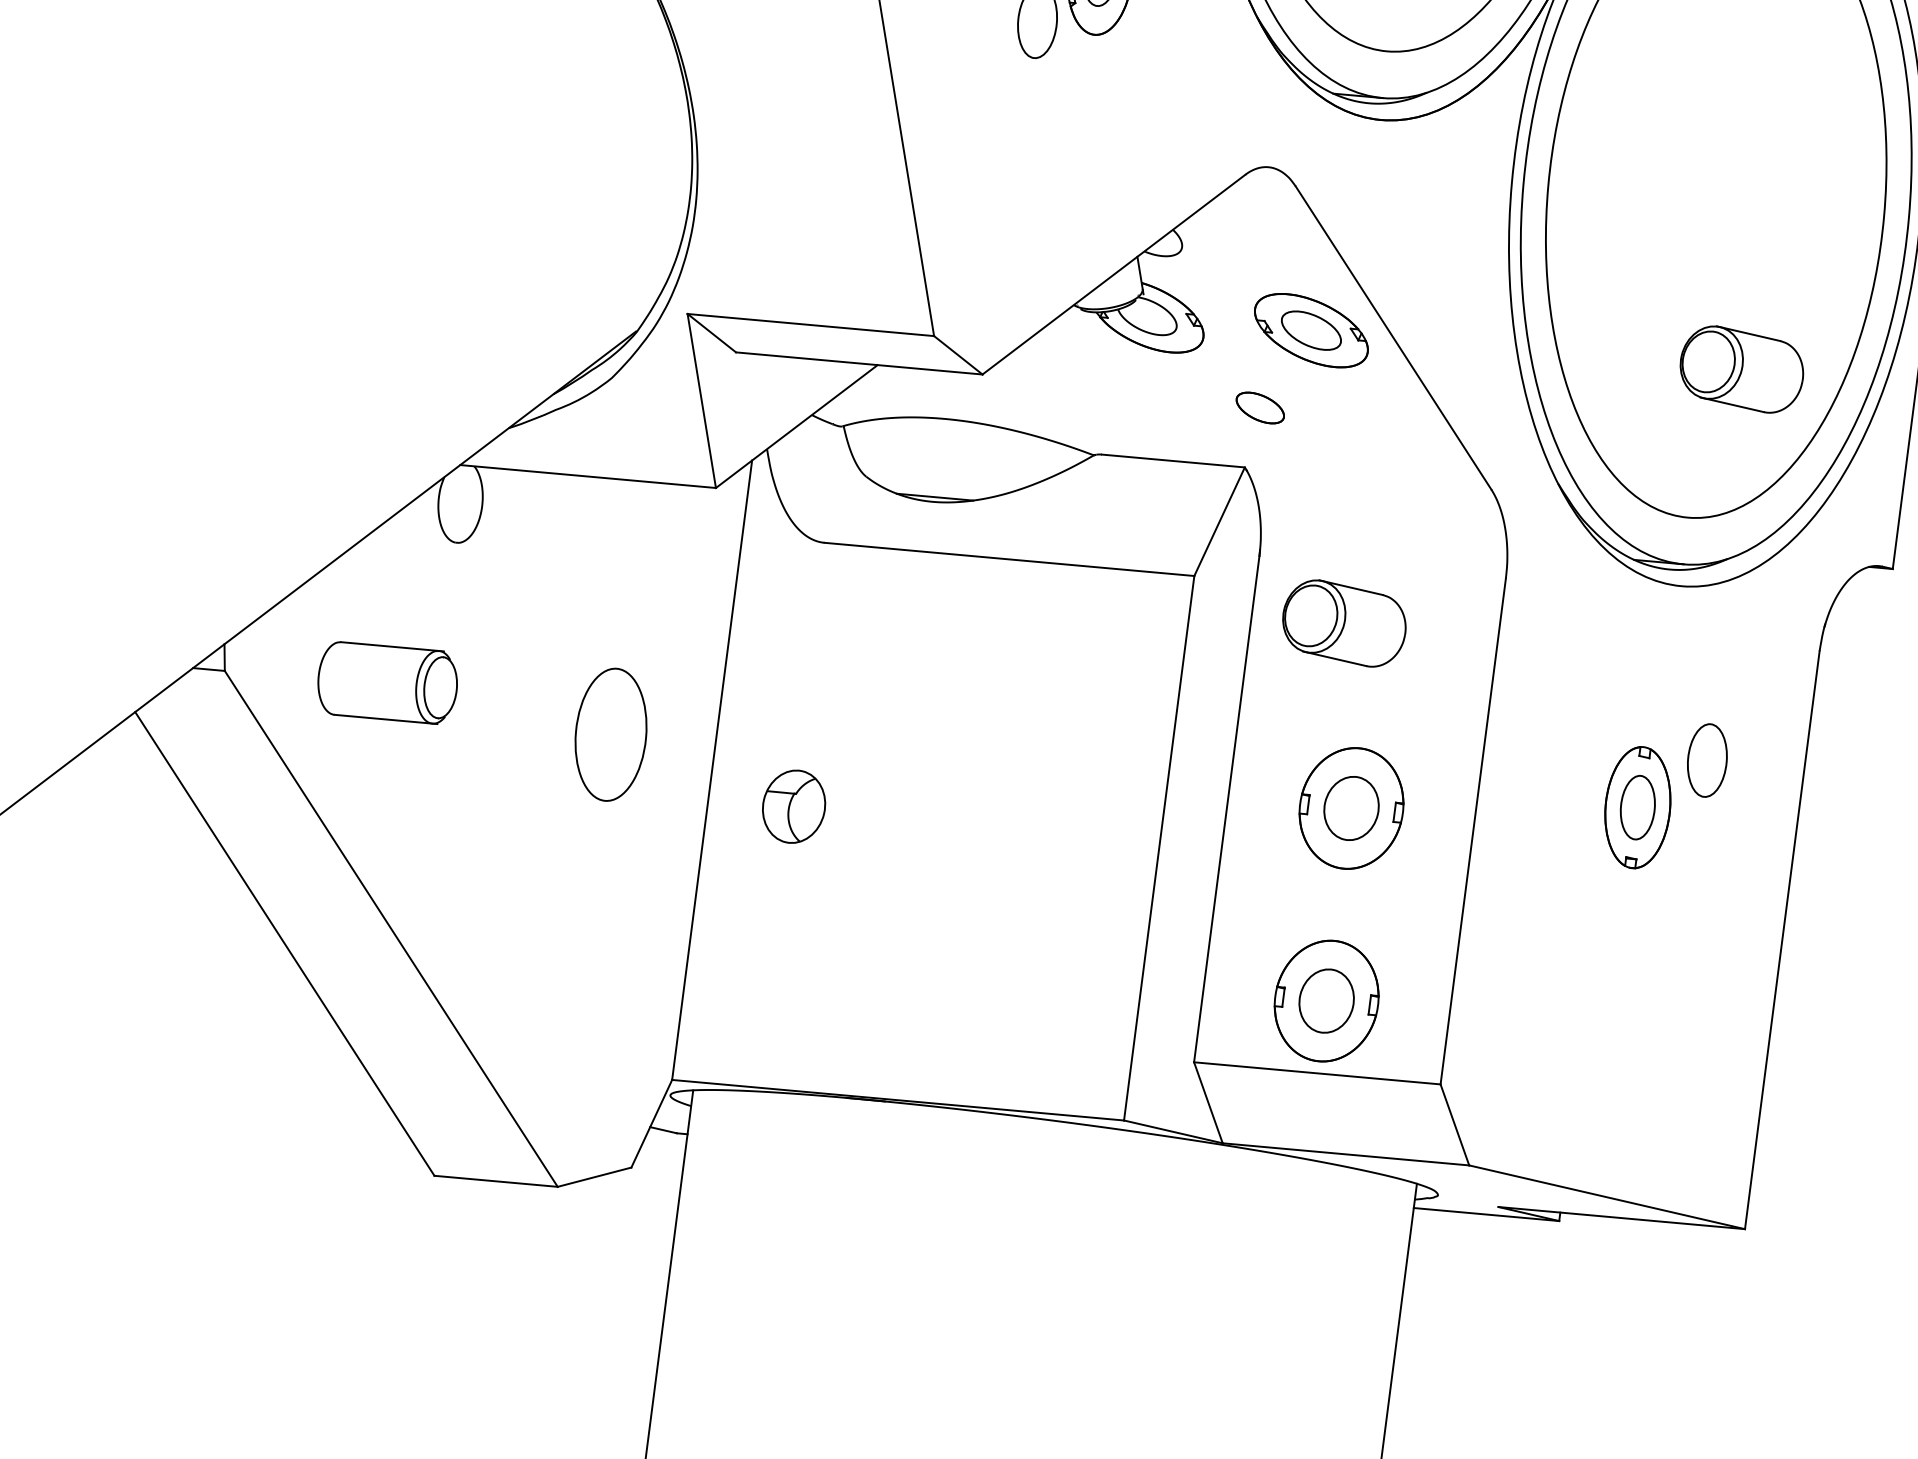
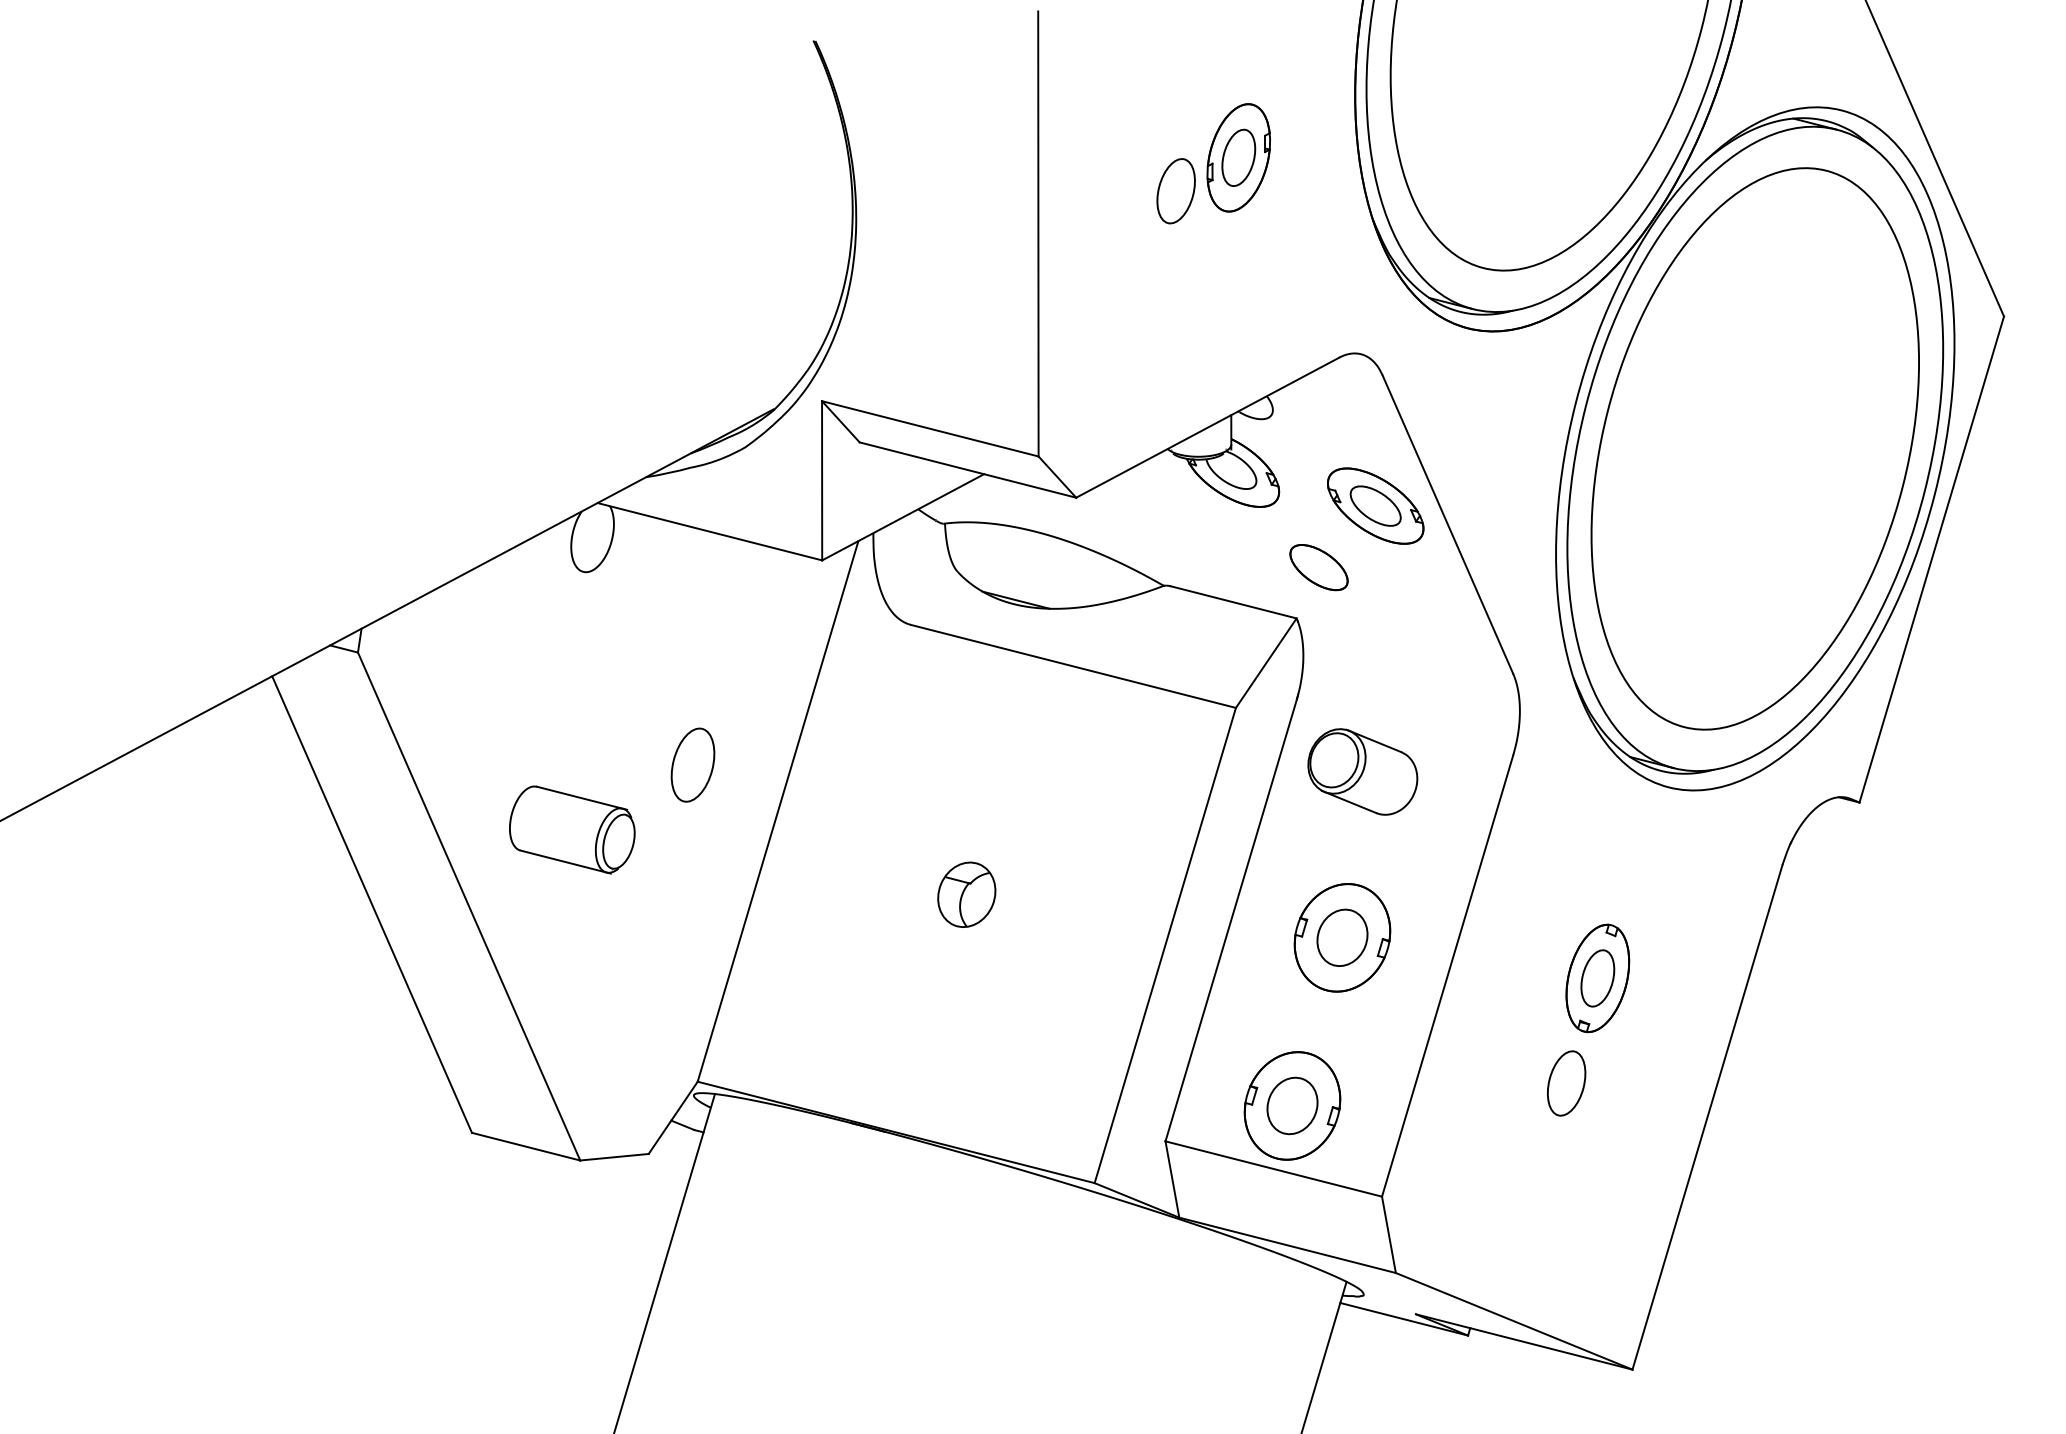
part: (1741, 369) -> (1753, 602), removed
part: (1259, 407) -> (1318, 567), size x1.43
part: (387, 682) -> (572, 829), moved
part: (610, 734) -> (692, 764), size x0.62
part: (1707, 760) -> (1566, 1083), moved
part: (793, 806) -> (966, 894), moved

